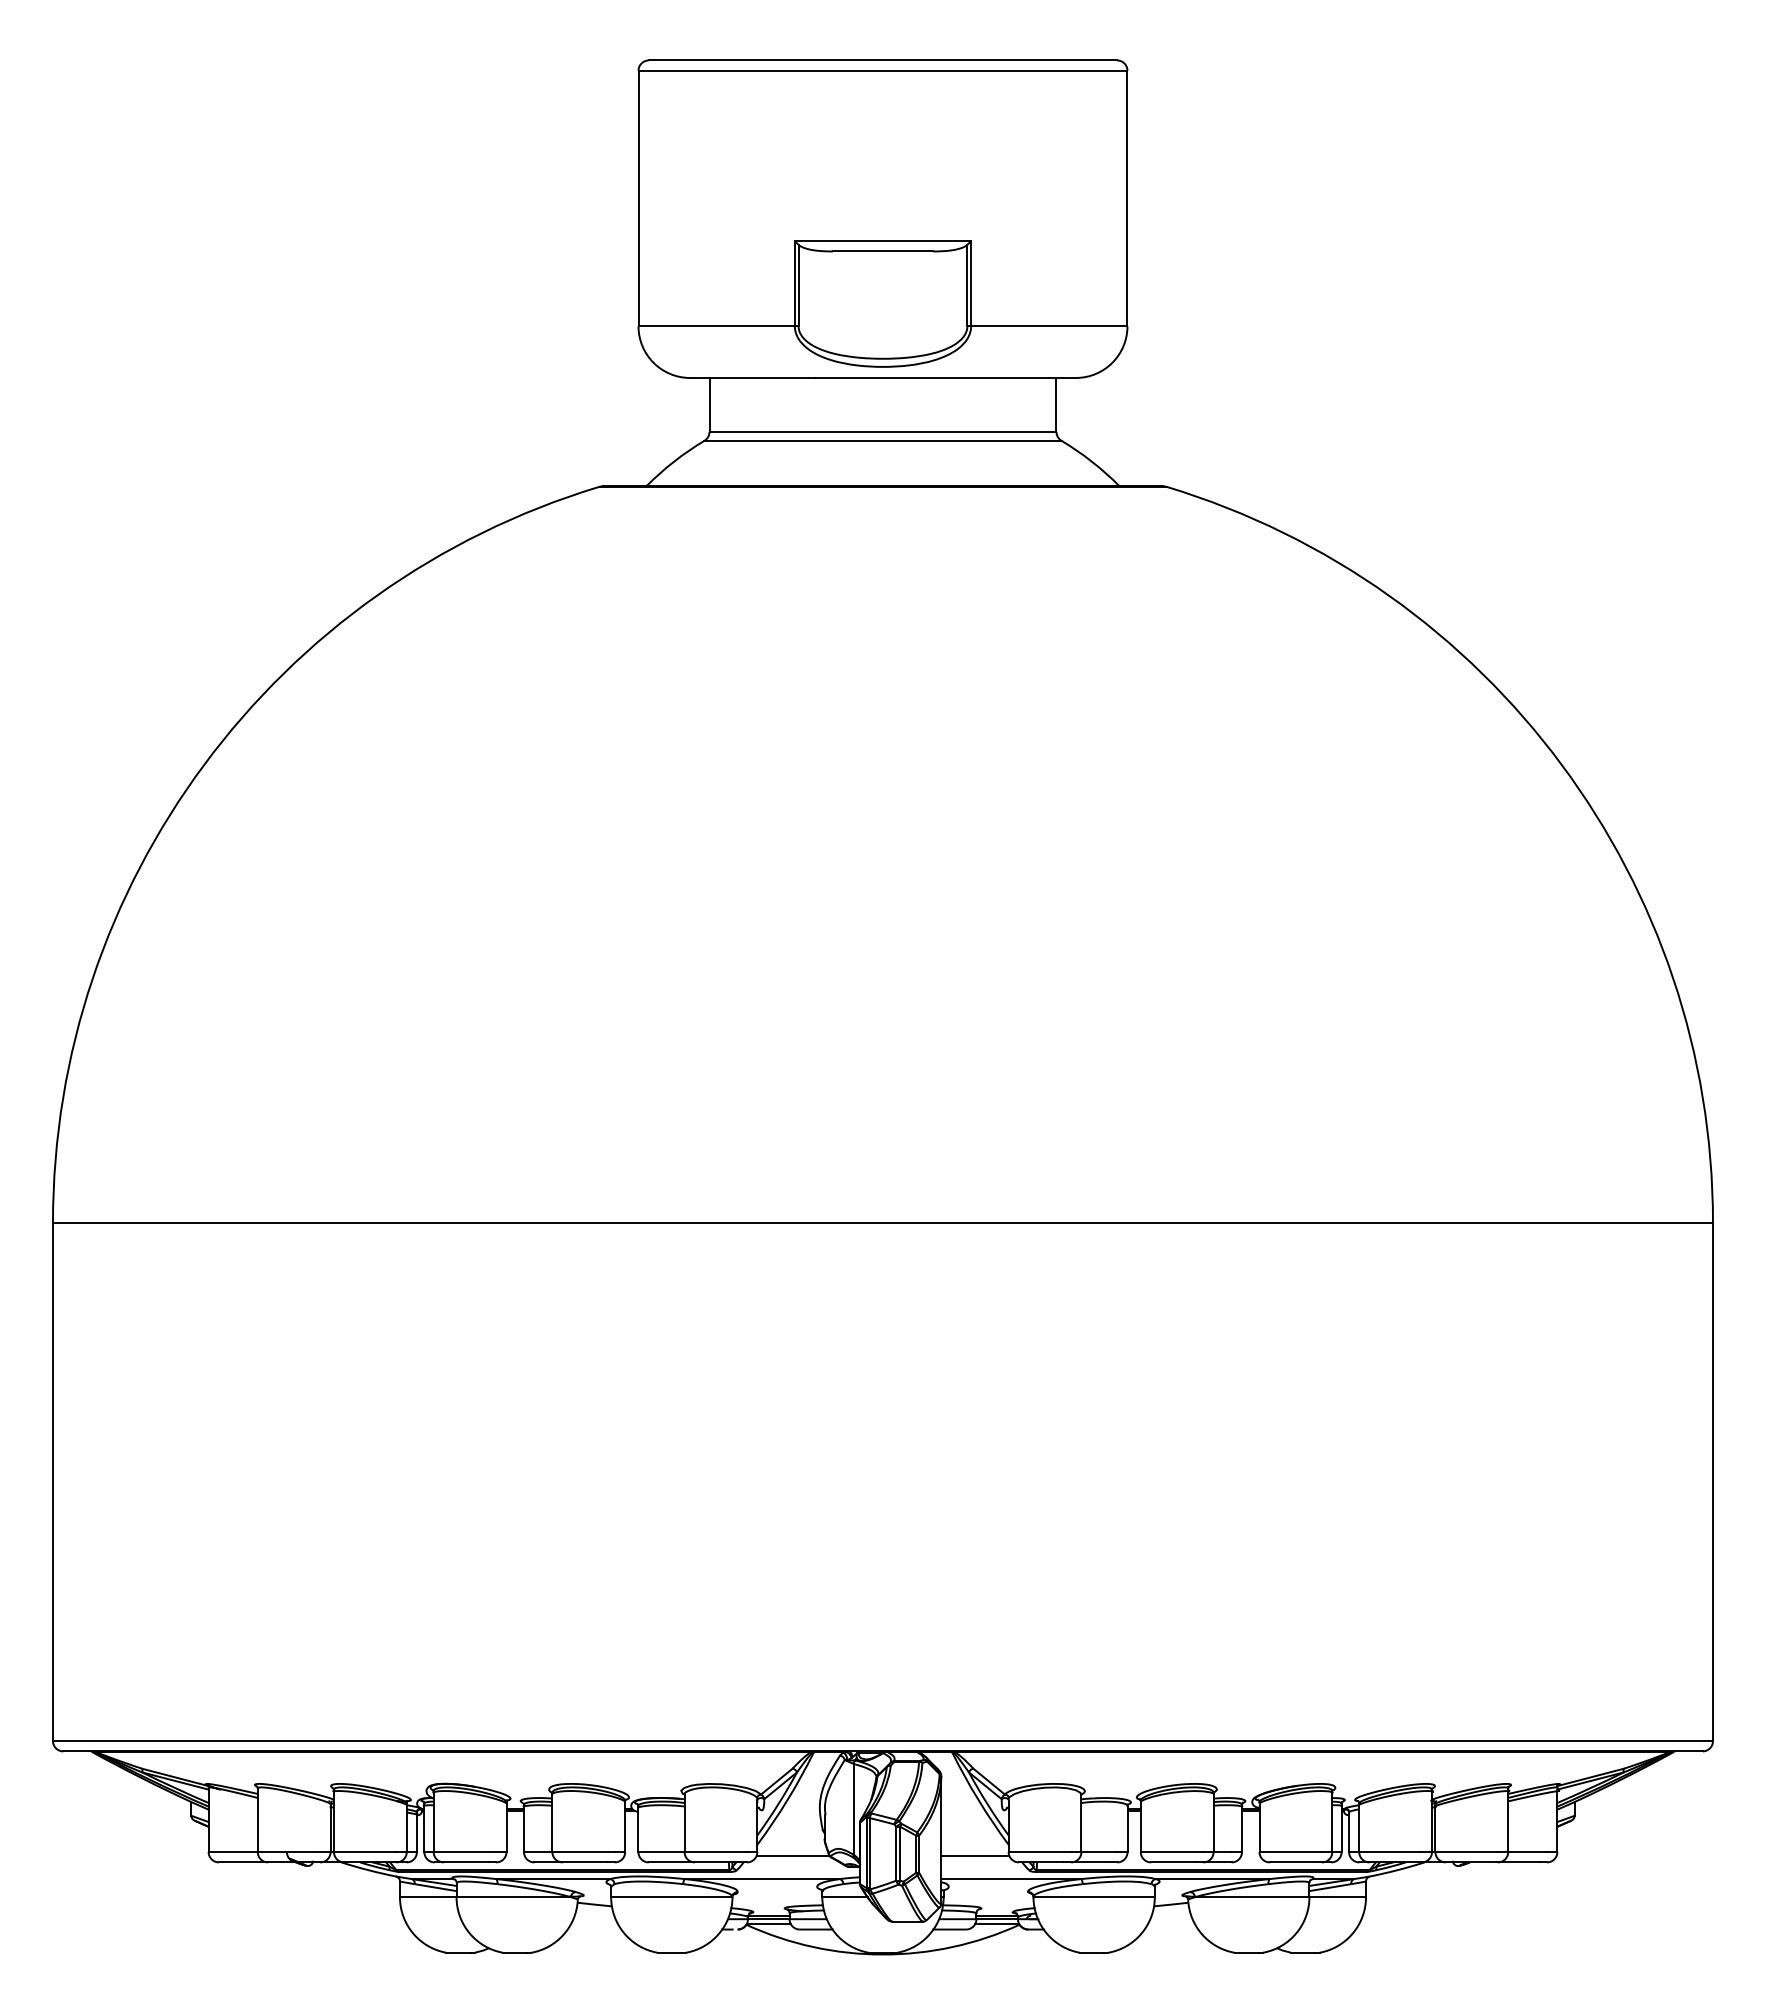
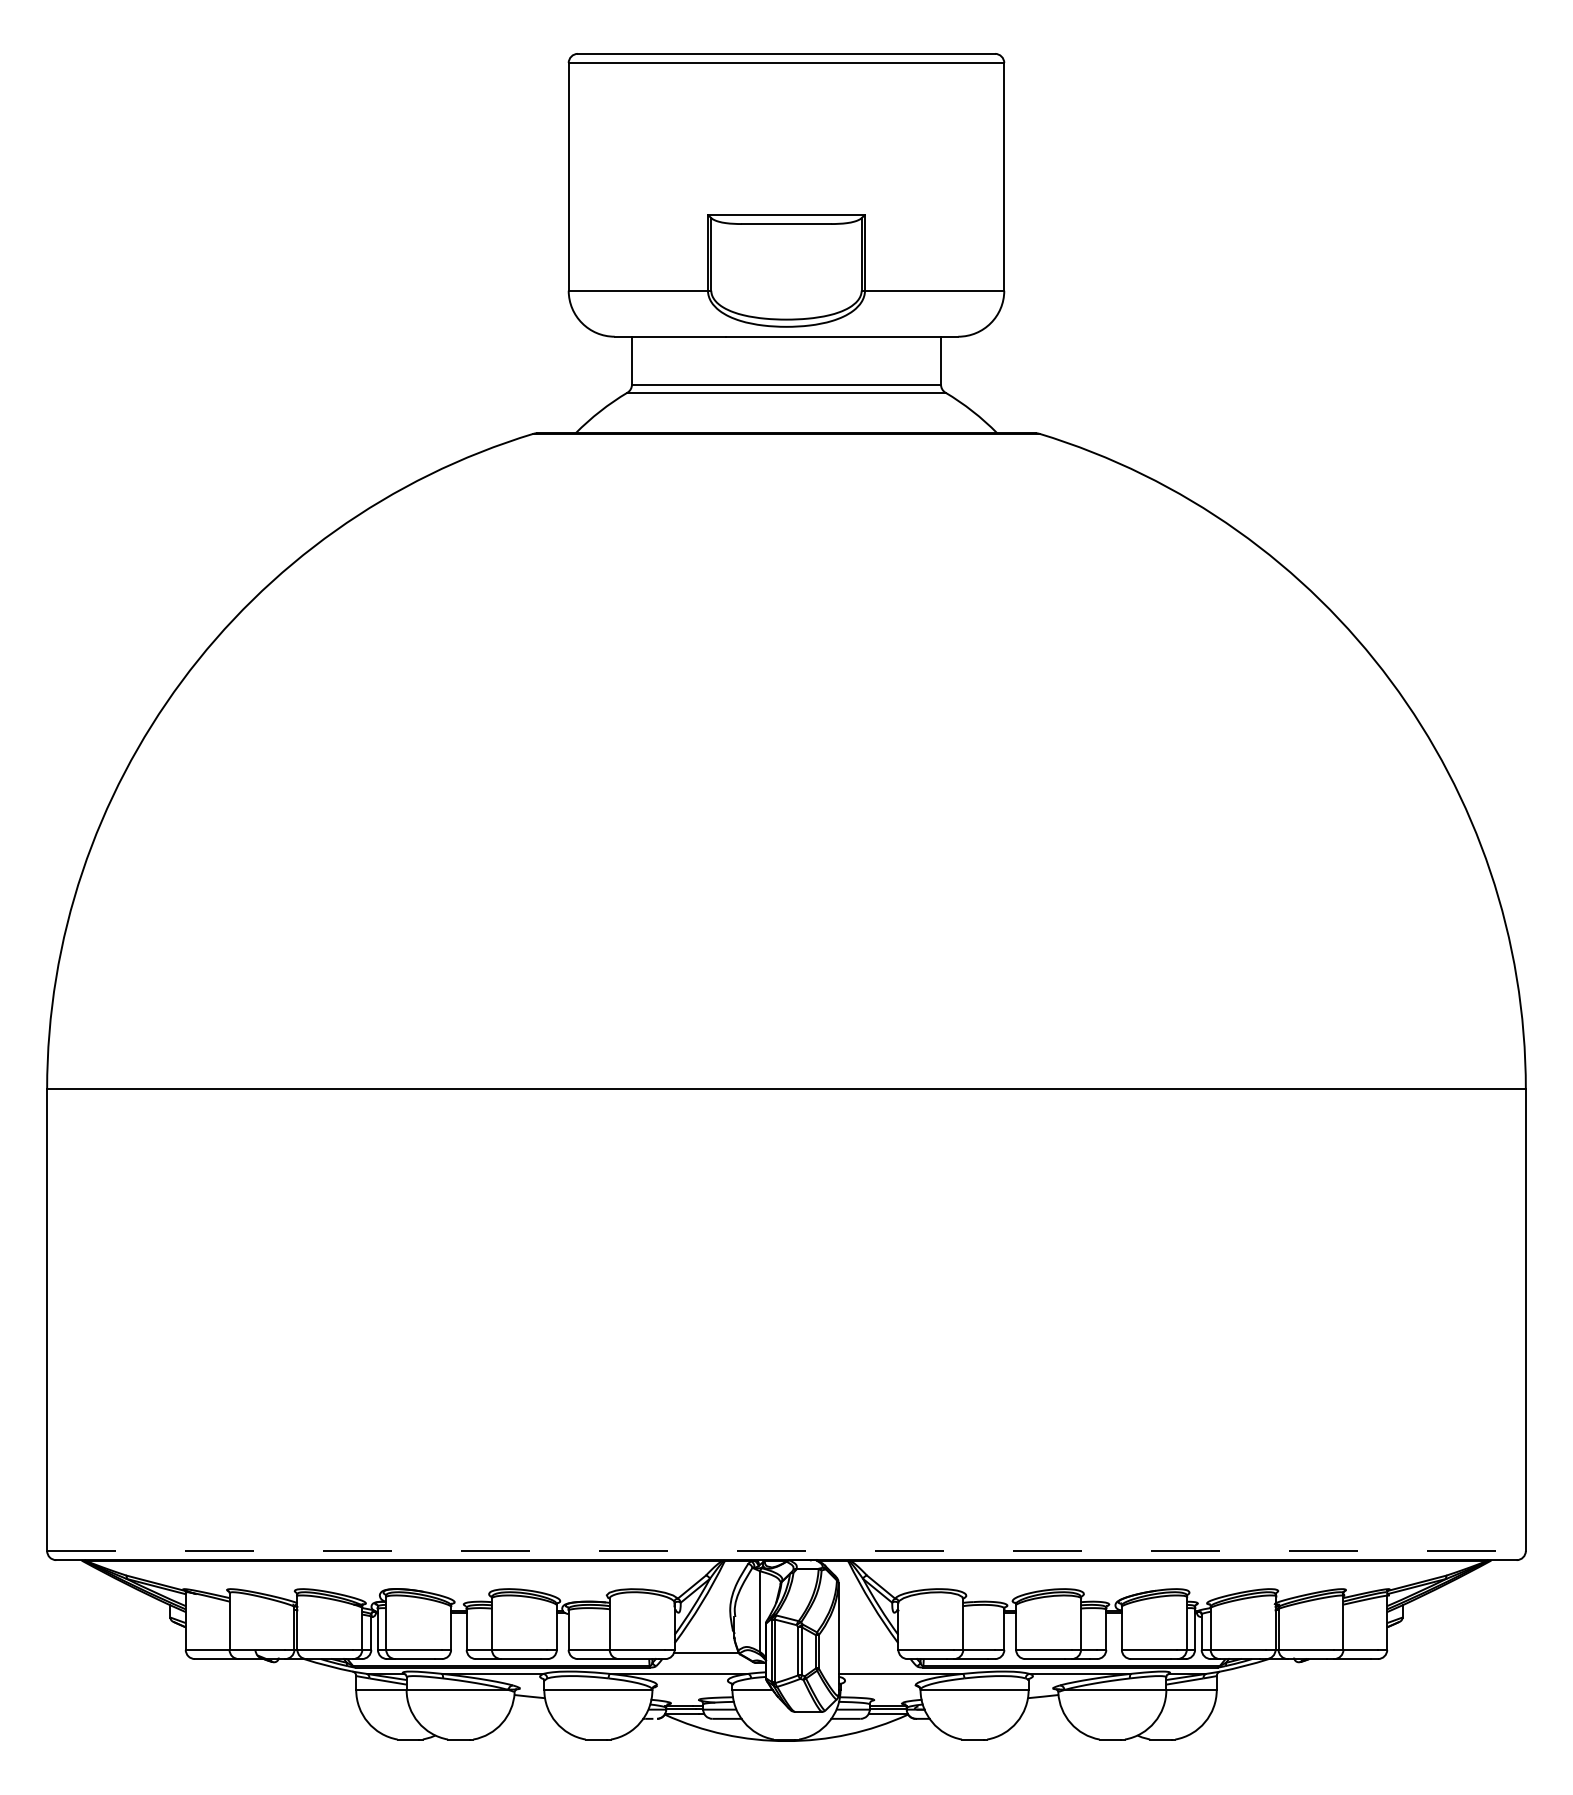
line: (883, 1741) -> (786, 1551), solid -> dashed
line: (975, 1855) -> (868, 1652), removed

